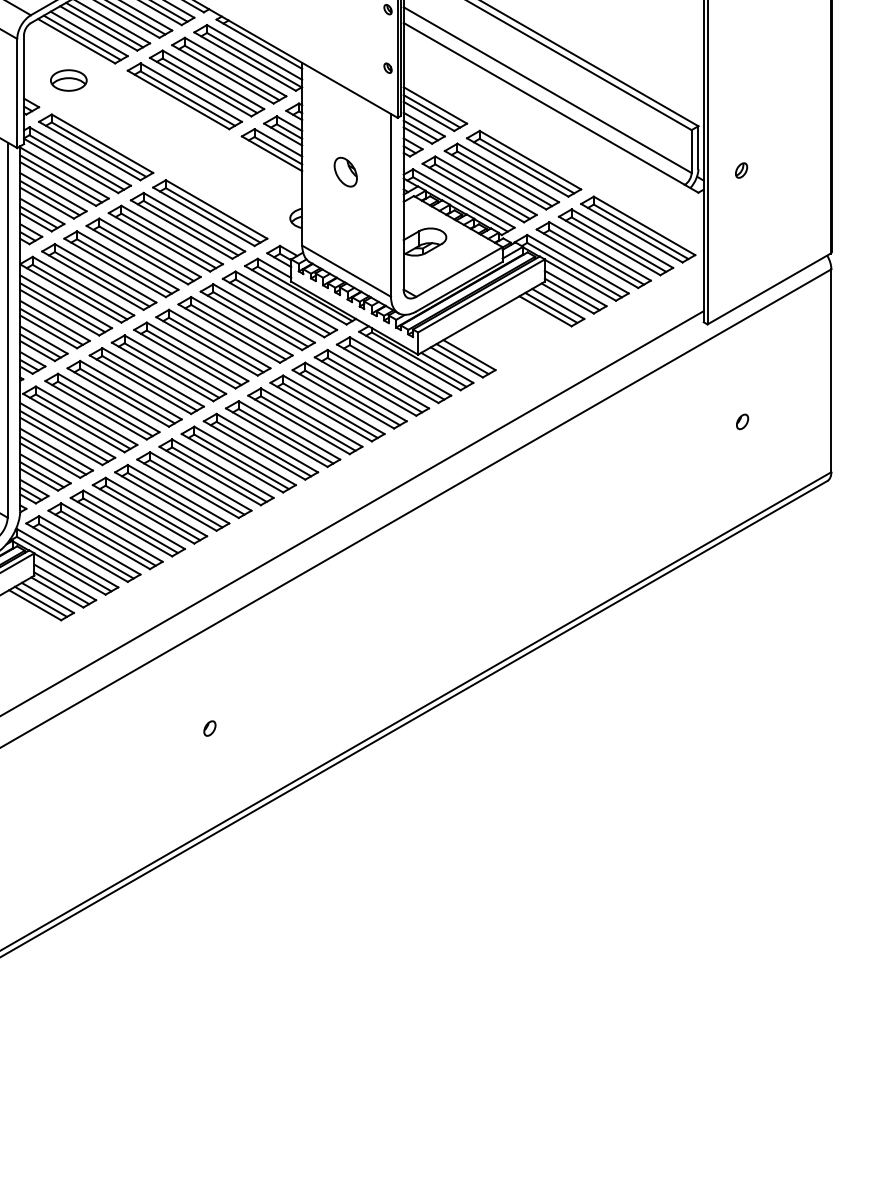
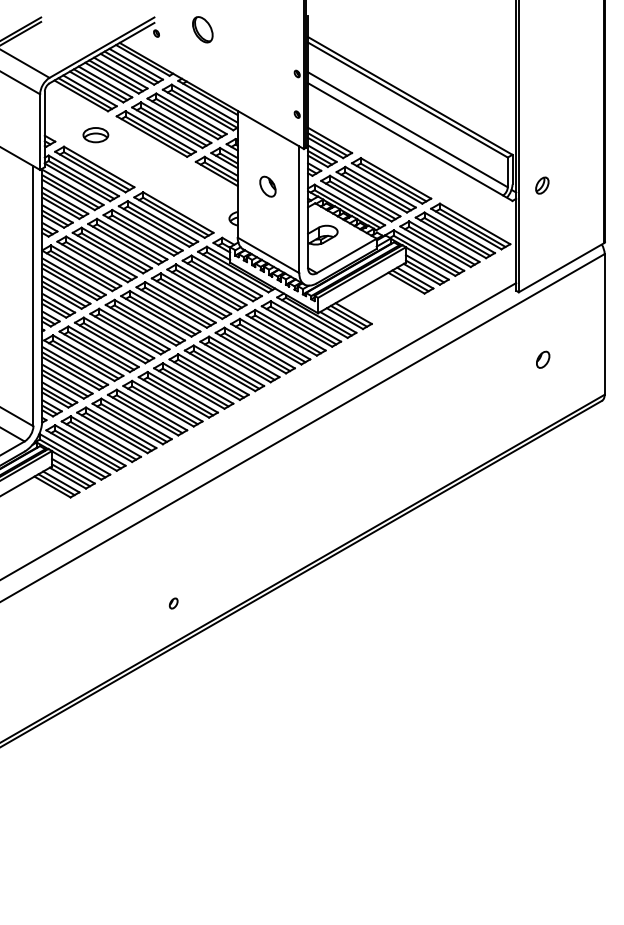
part: (68, 81) -> (95, 135), moved
part: (741, 170) -> (542, 185), size x1.6
part: (741, 421) -> (542, 359), size x1.6
part: (209, 728) -> (173, 603), moved

